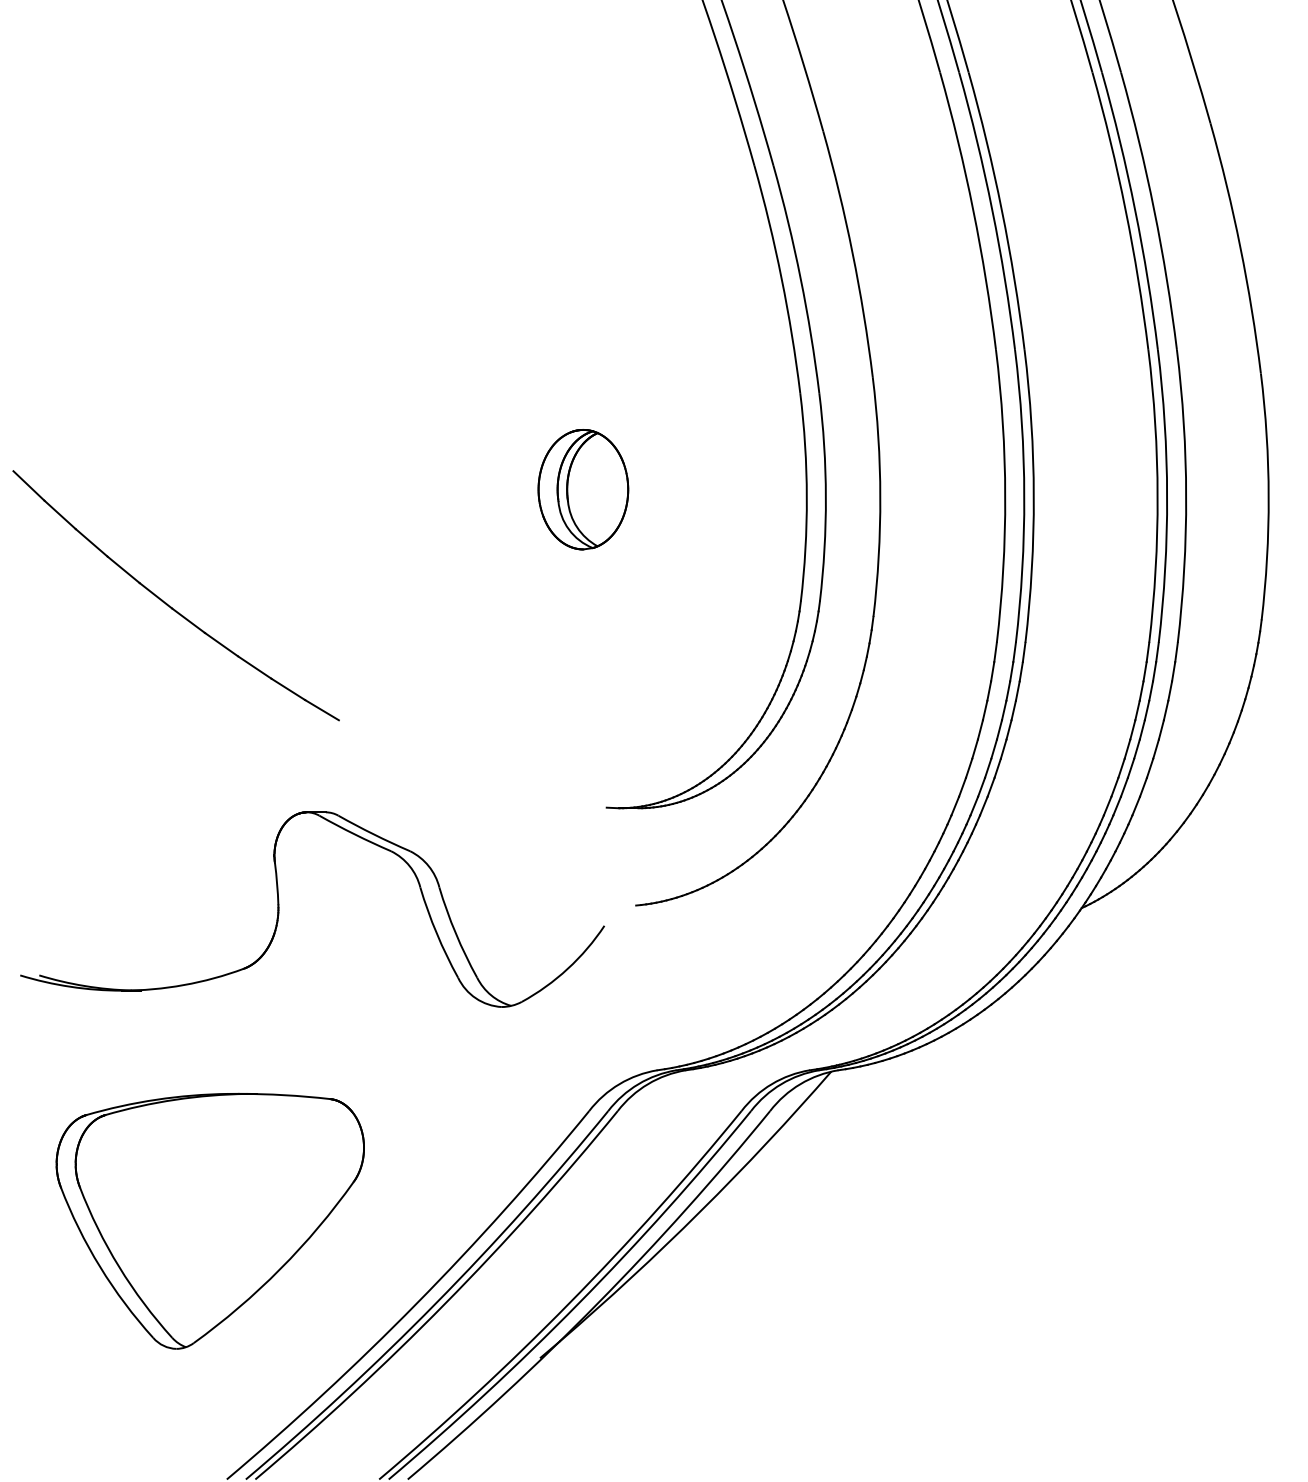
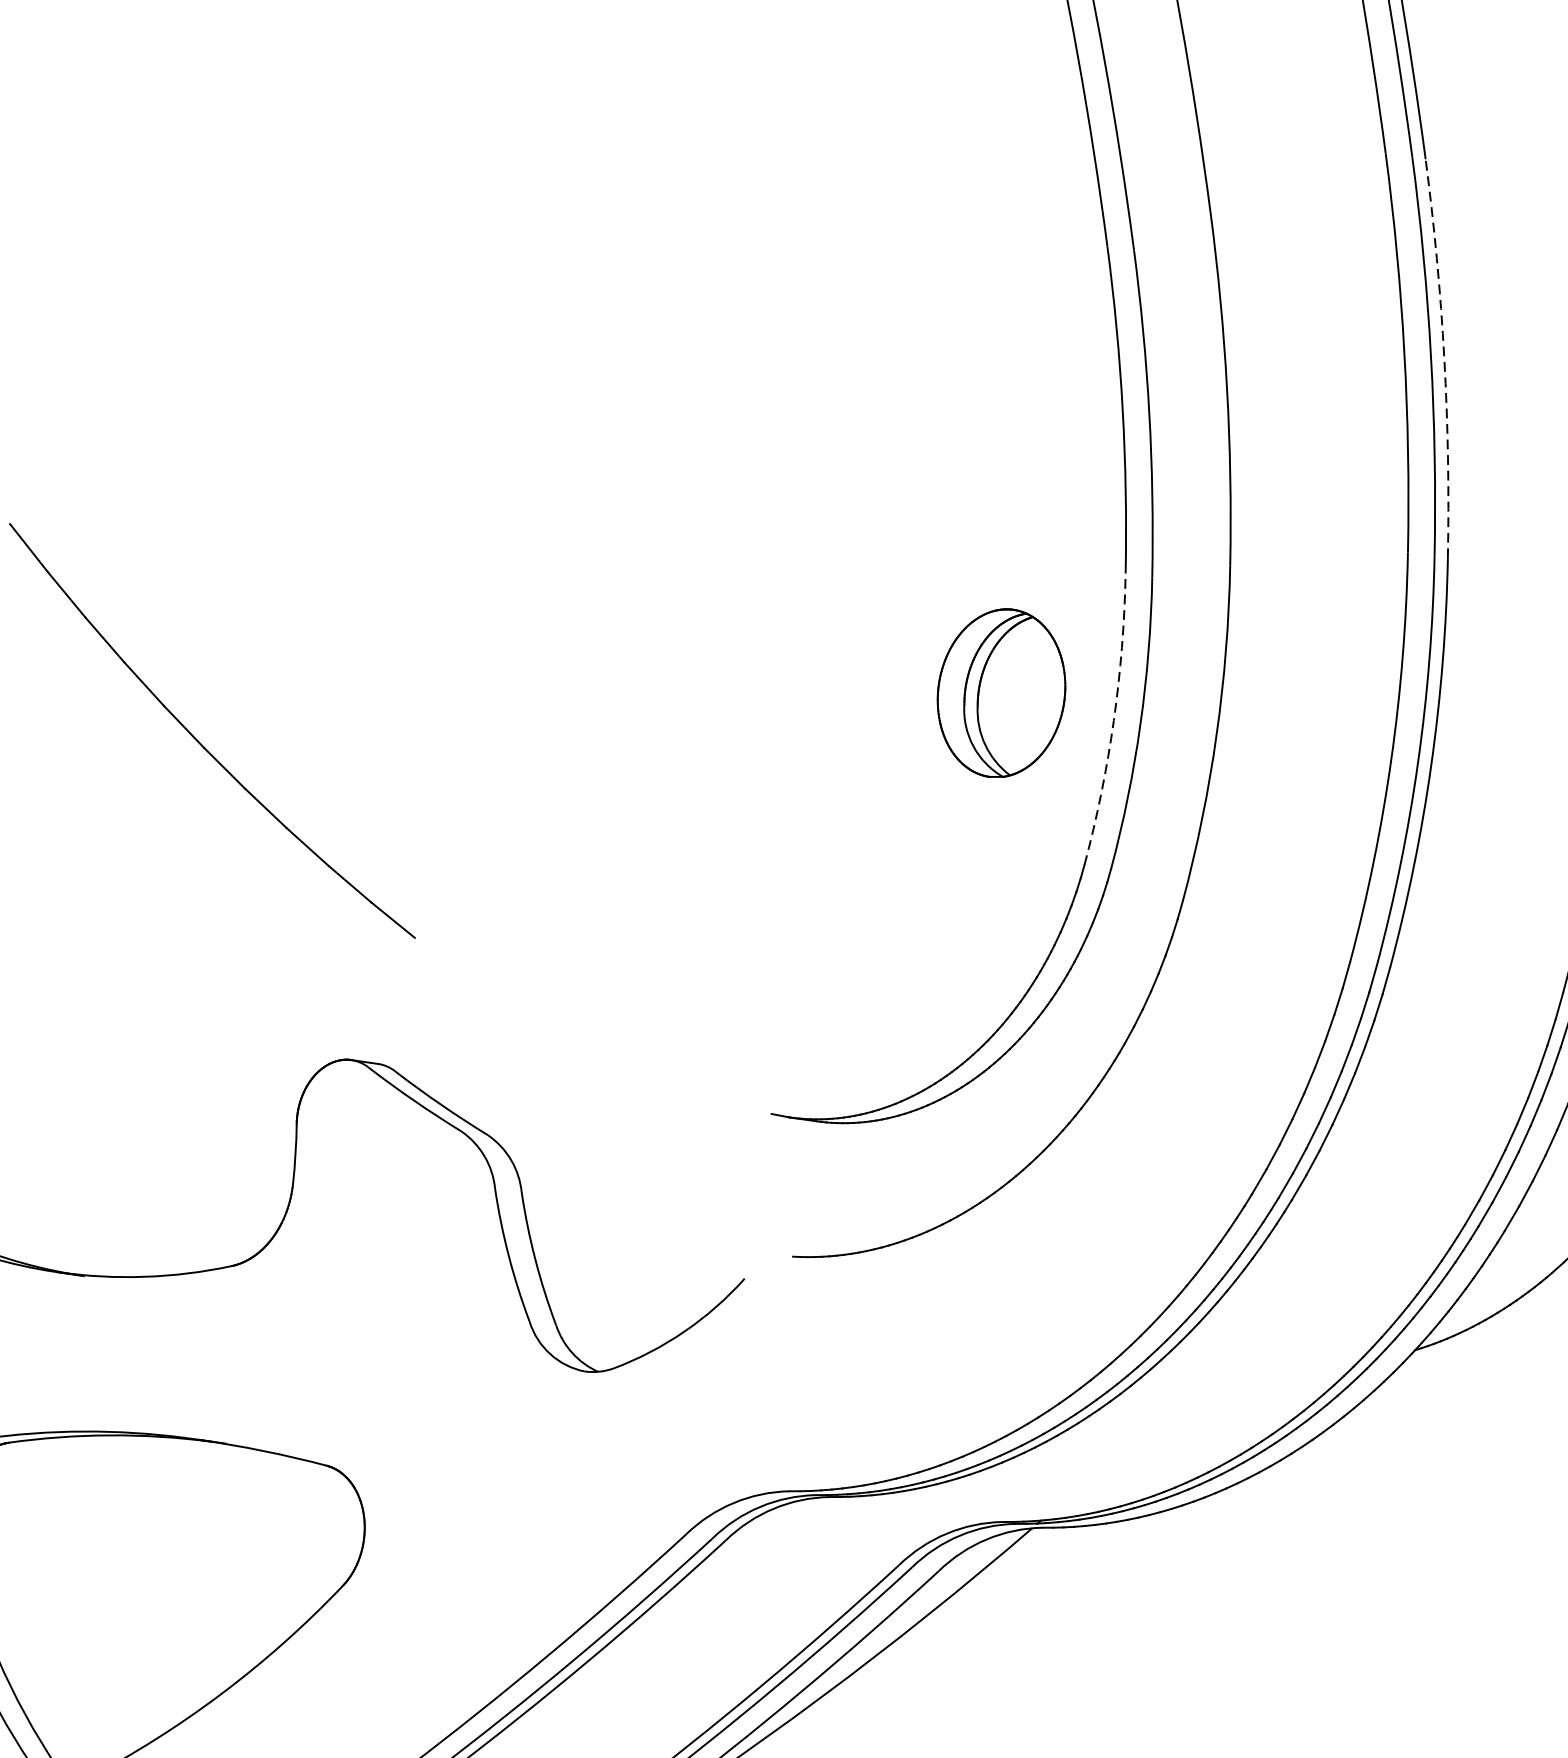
arc: (1001, 210) -> (1443, 358), solid -> dashed
part: (583, 489) -> (1001, 693), moved
arc: (806, 497) -> (1113, 720), solid -> dashed

